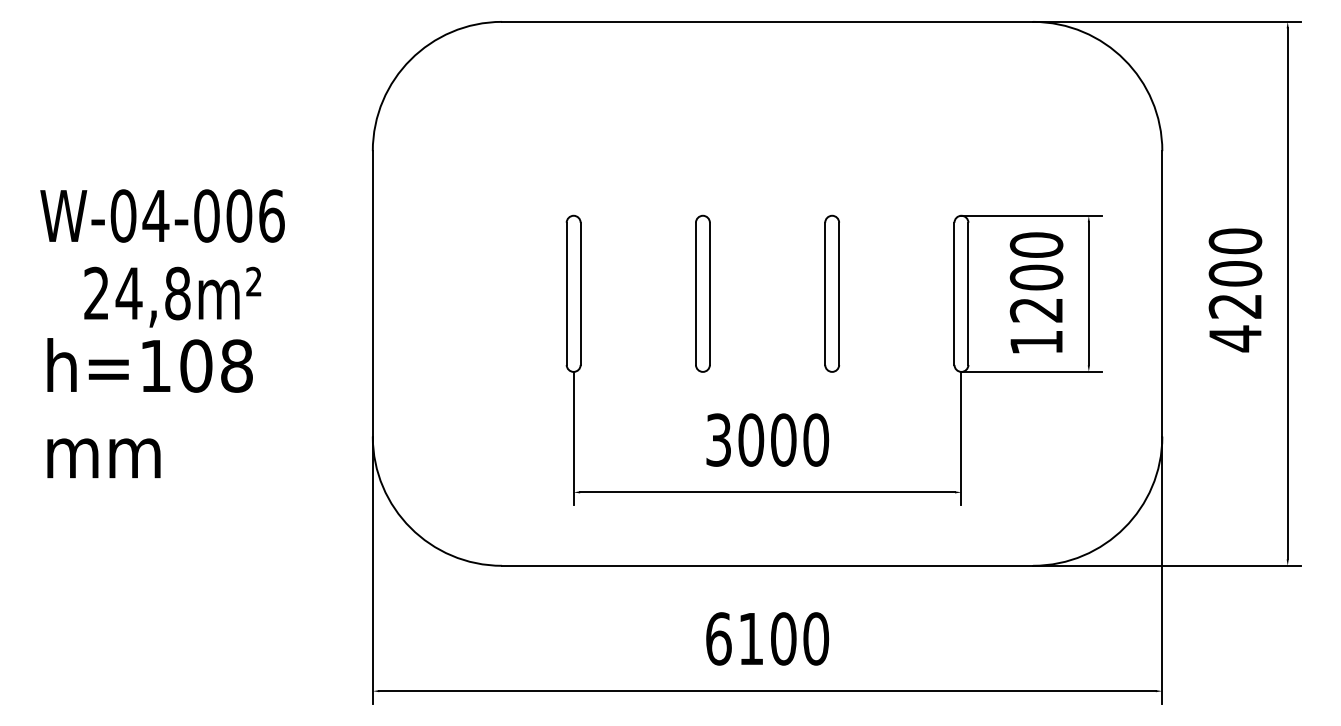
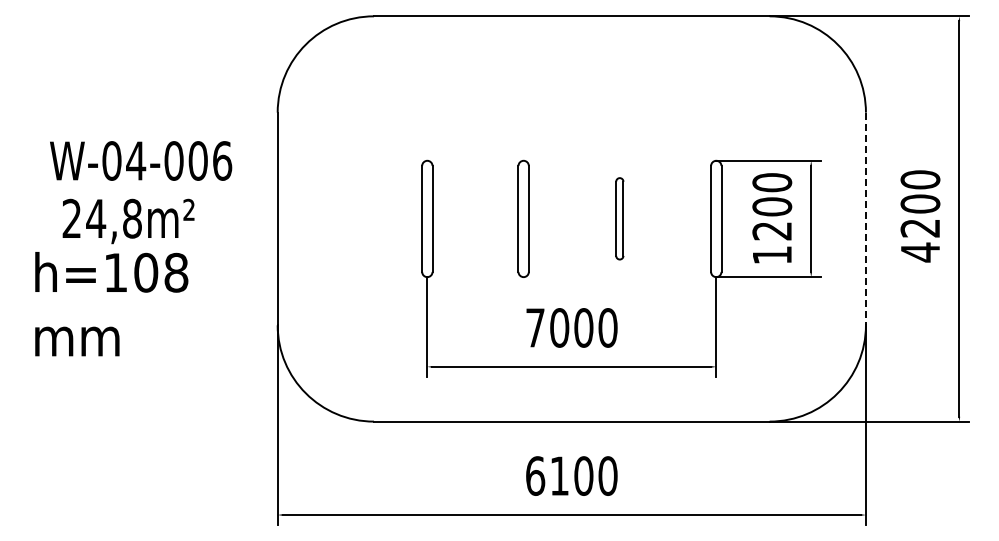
text: (163, 215) -> (141, 160), moved
part: (831, 293) -> (619, 218), size x0.7
line: (1161, 294) -> (865, 219), solid -> dashed
text: (718, 439) -> (535, 327), 3000 -> 7000

